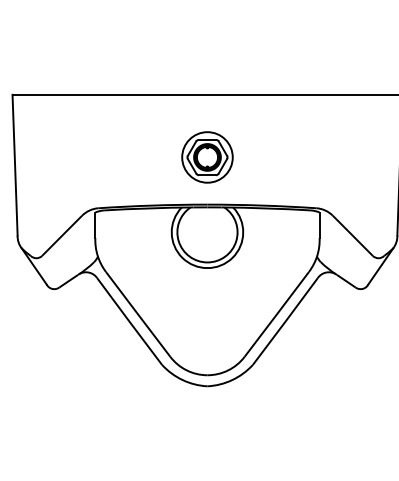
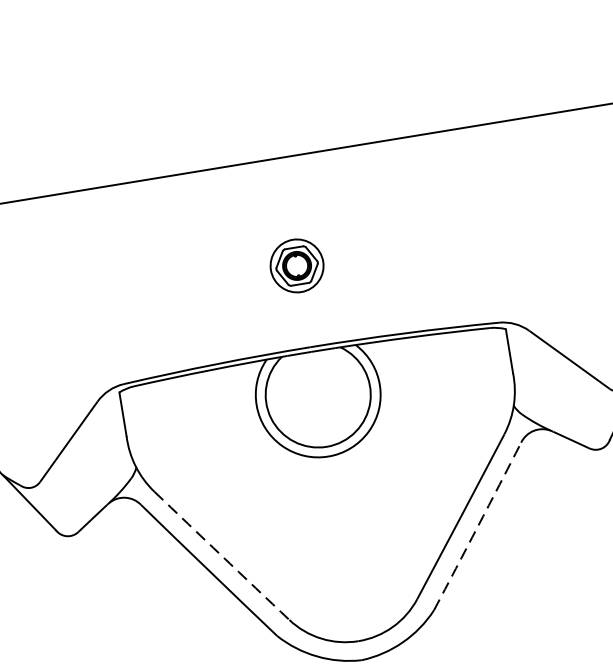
part: (207, 157) -> (297, 265), size x0.6
arc: (138, 314) -> (222, 555), solid -> dashed
arc: (285, 321) -> (477, 526), solid -> dashed

